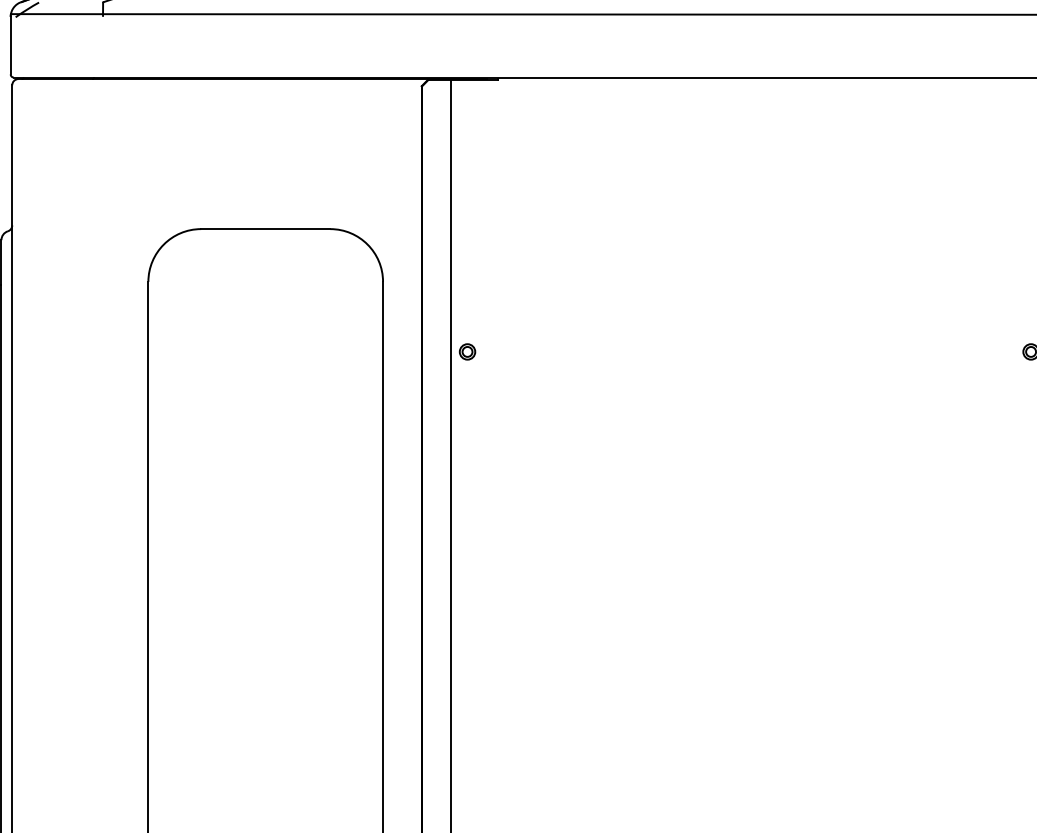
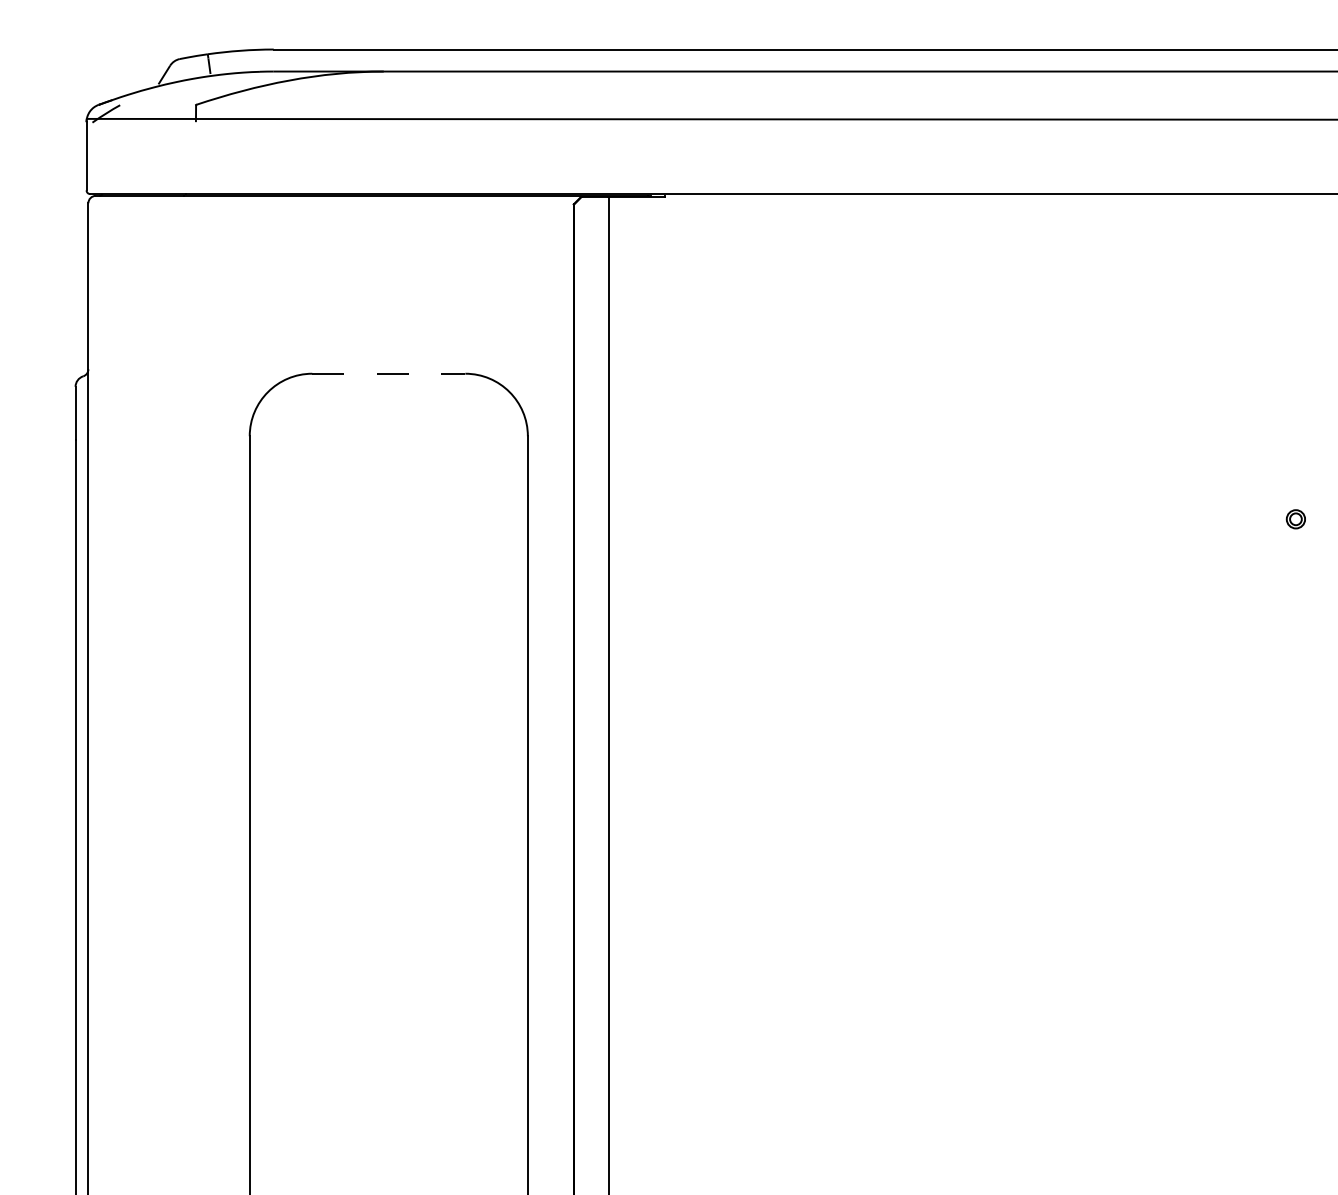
line: (265, 228) -> (388, 373), solid -> dashed
part: (467, 352) -> (627, 519), removed

